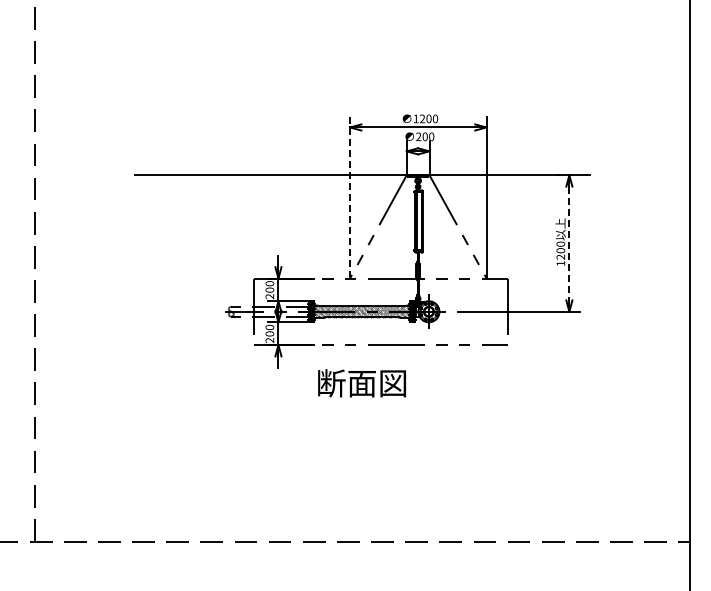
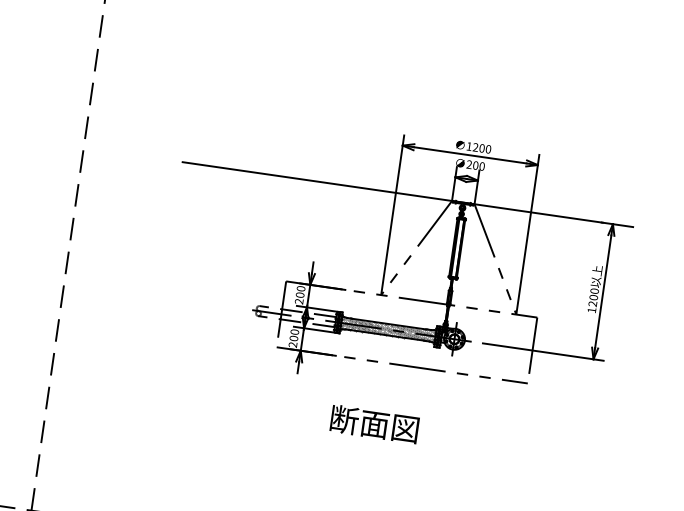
line: (350, 197) -> (393, 214), dashed -> solid
line: (569, 243) -> (603, 291), dashed -> solid
text: (361, 383) -> (374, 424), moved

